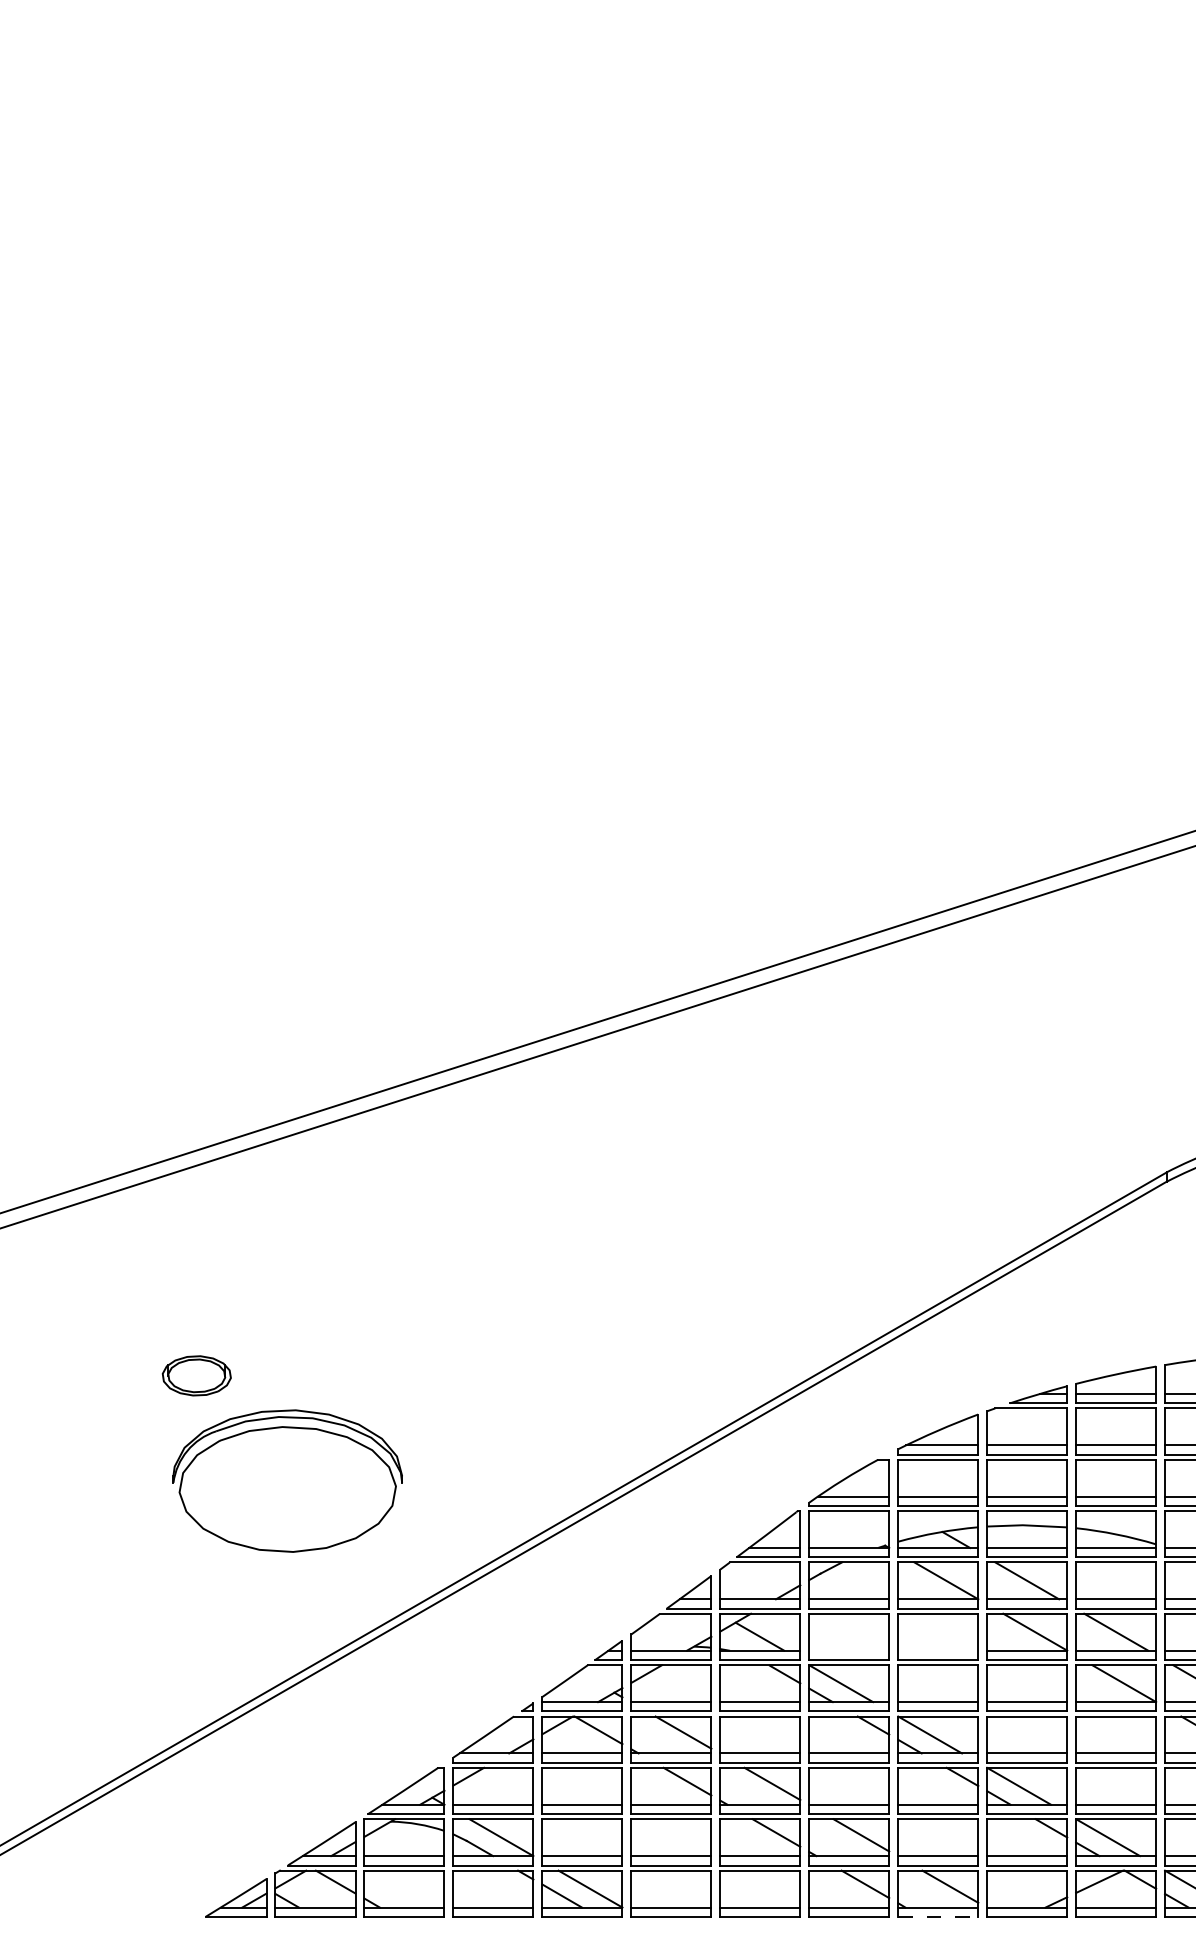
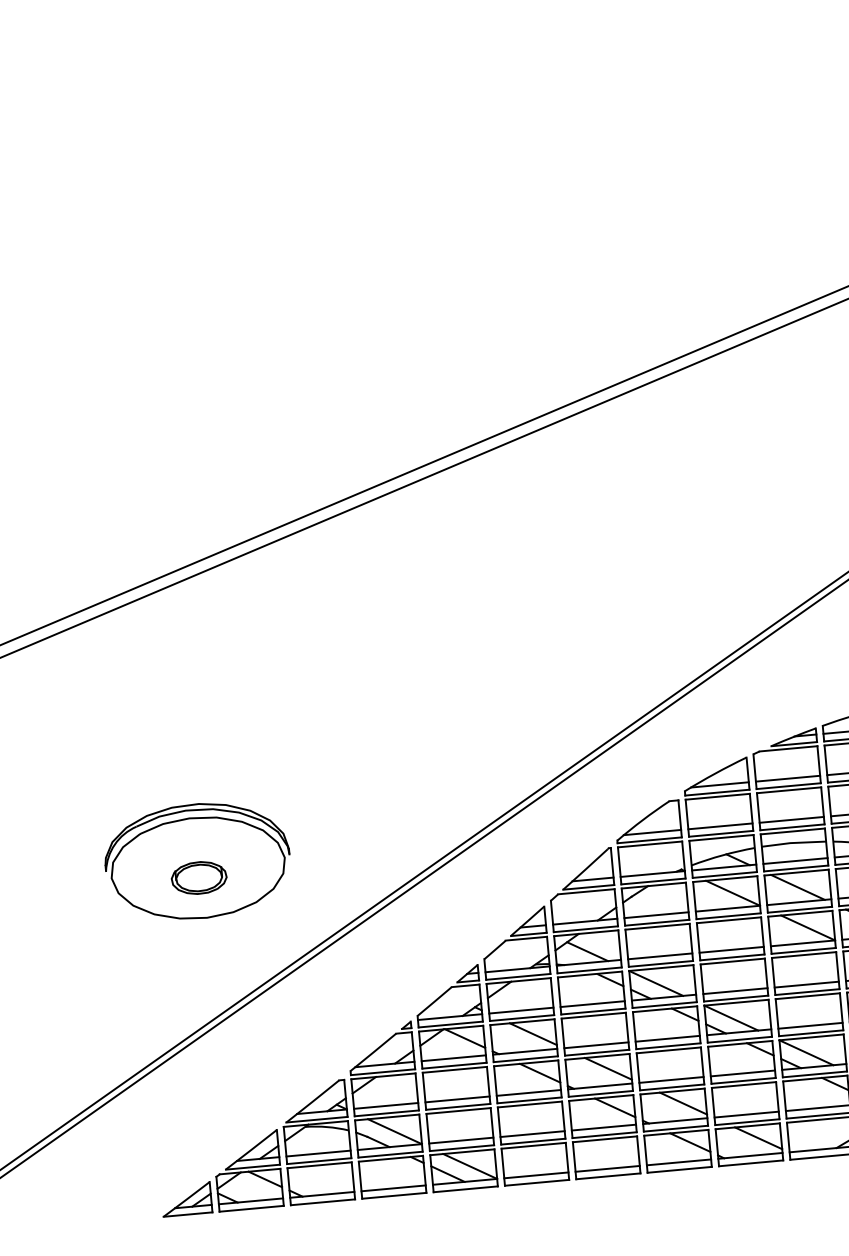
part: (196, 1375) -> (198, 877), moved
line: (849, 1650) -> (660, 956), added
line: (938, 1650) -> (731, 949), added
line: (938, 1916) -> (751, 1163), dashed -> solid

